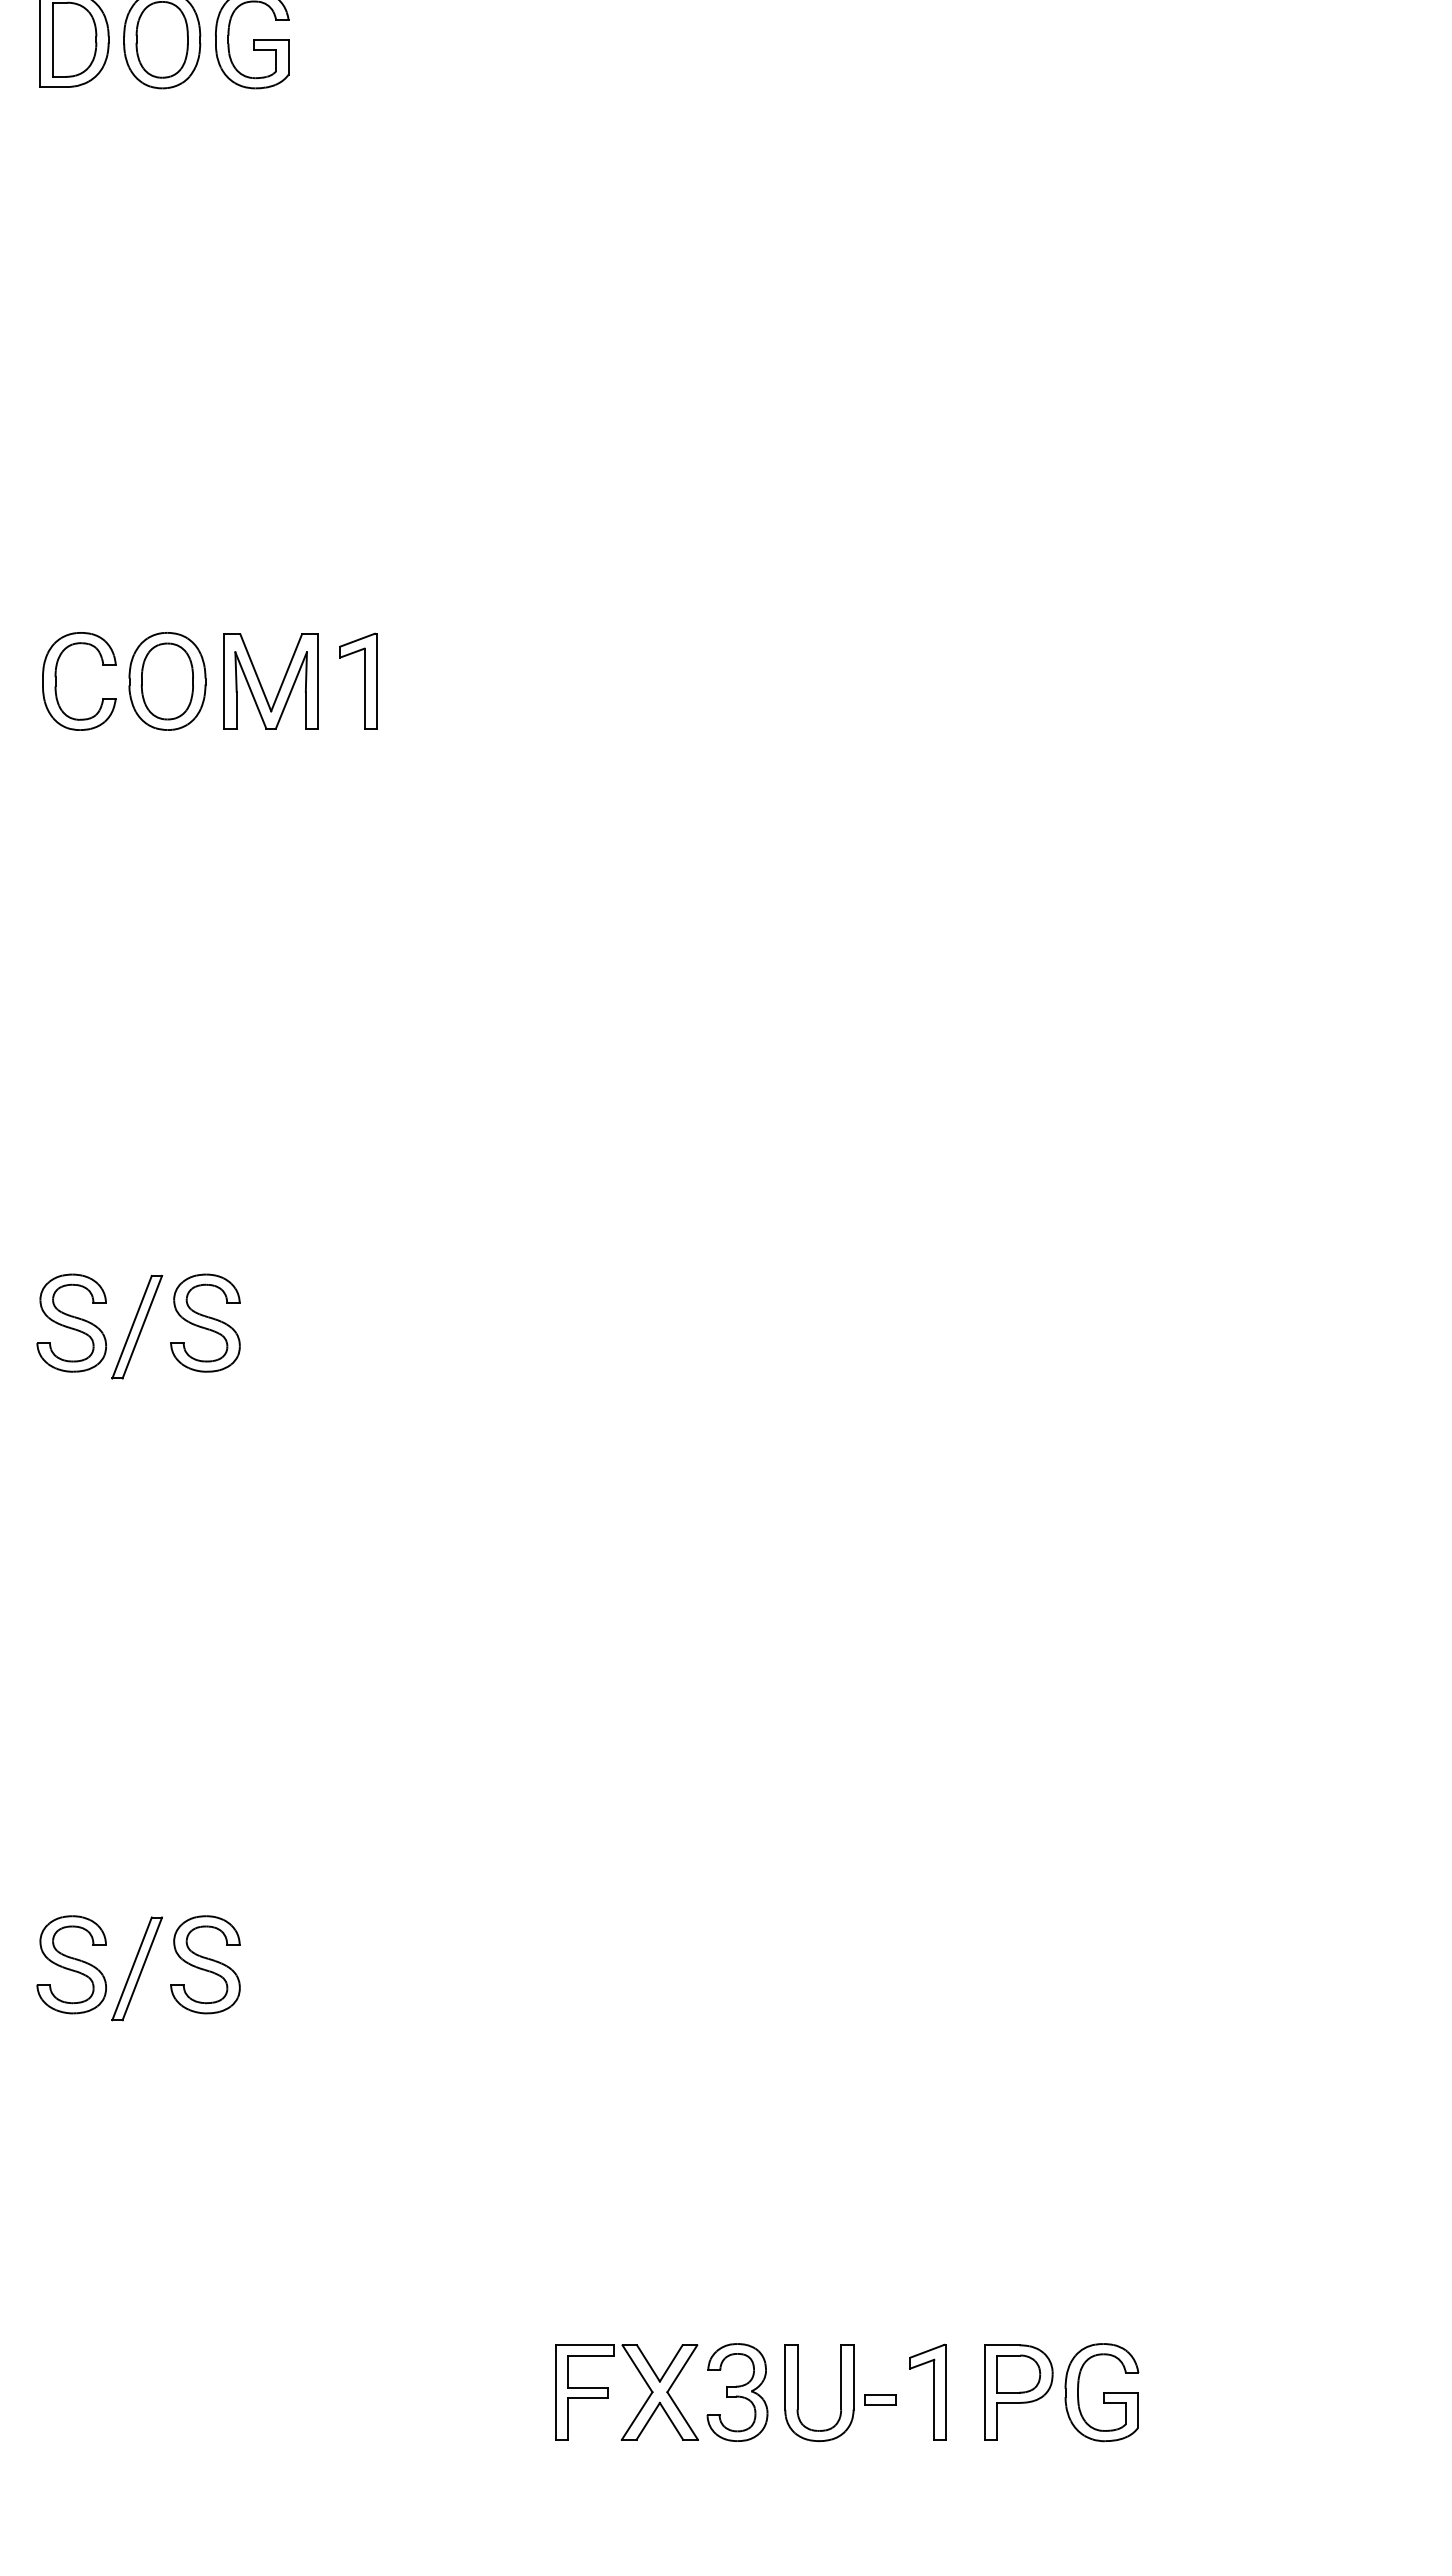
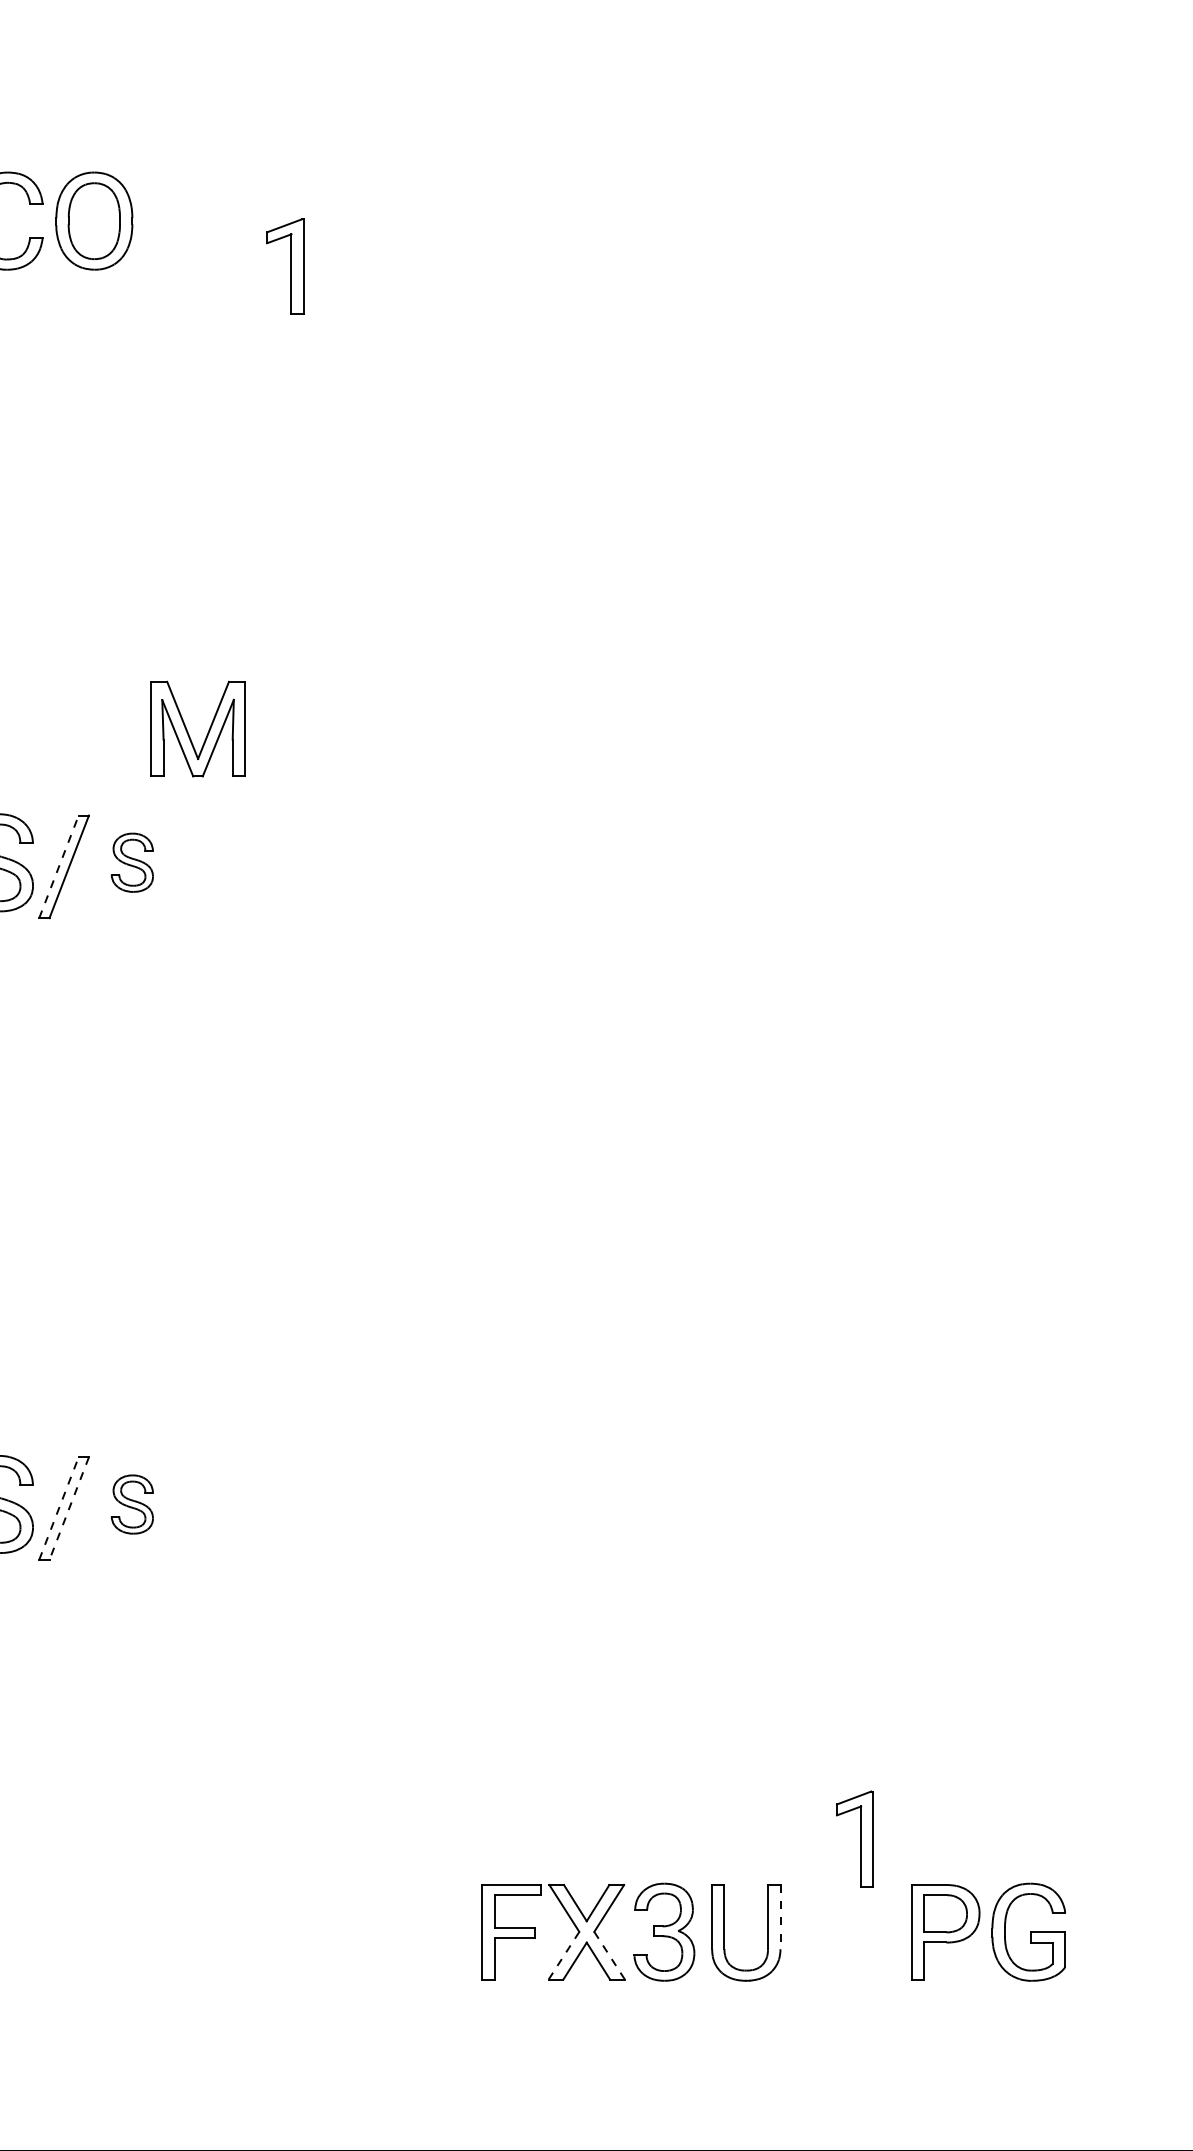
part: (358, 680) -> (285, 266), moved
part: (261, 683) -> (188, 731), moved
part: (205, 1322) -> (132, 862), size x0.6
line: (132, 1327) -> (59, 867), solid -> dashed
part: (205, 1964) -> (132, 1504), size x0.6
line: (132, 1968) -> (59, 1508), solid -> dashed
line: (142, 1968) -> (69, 1508), solid -> dashed
line: (853, 2377) -> (780, 1917), solid -> dashed
part: (927, 2391) -> (854, 1838), moved
part: (880, 2399) -> (807, 1939), removed
line: (637, 2415) -> (564, 1955), solid -> dashed
line: (682, 2416) -> (609, 1956), solid -> dashed

